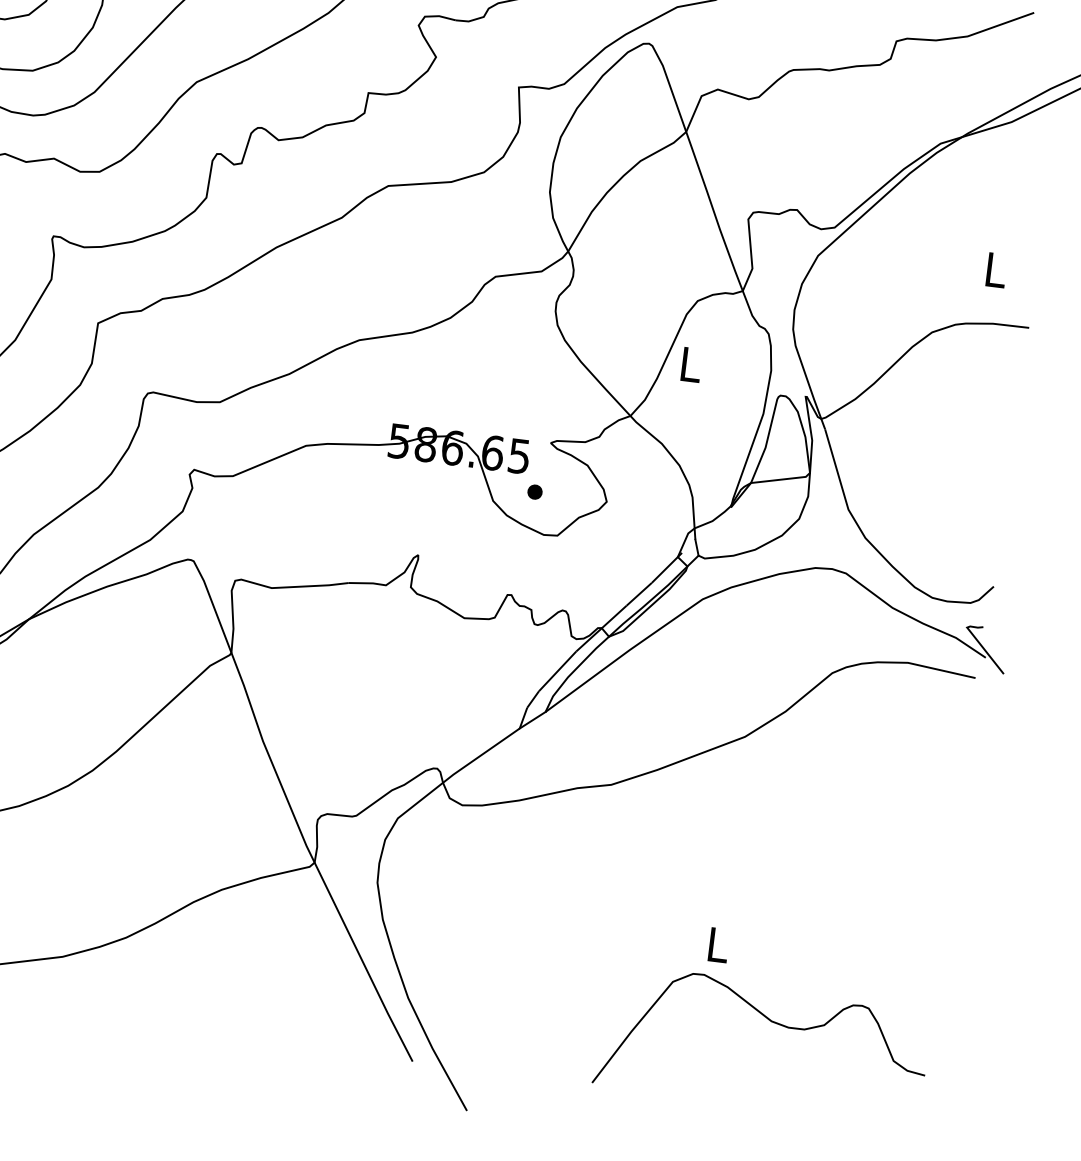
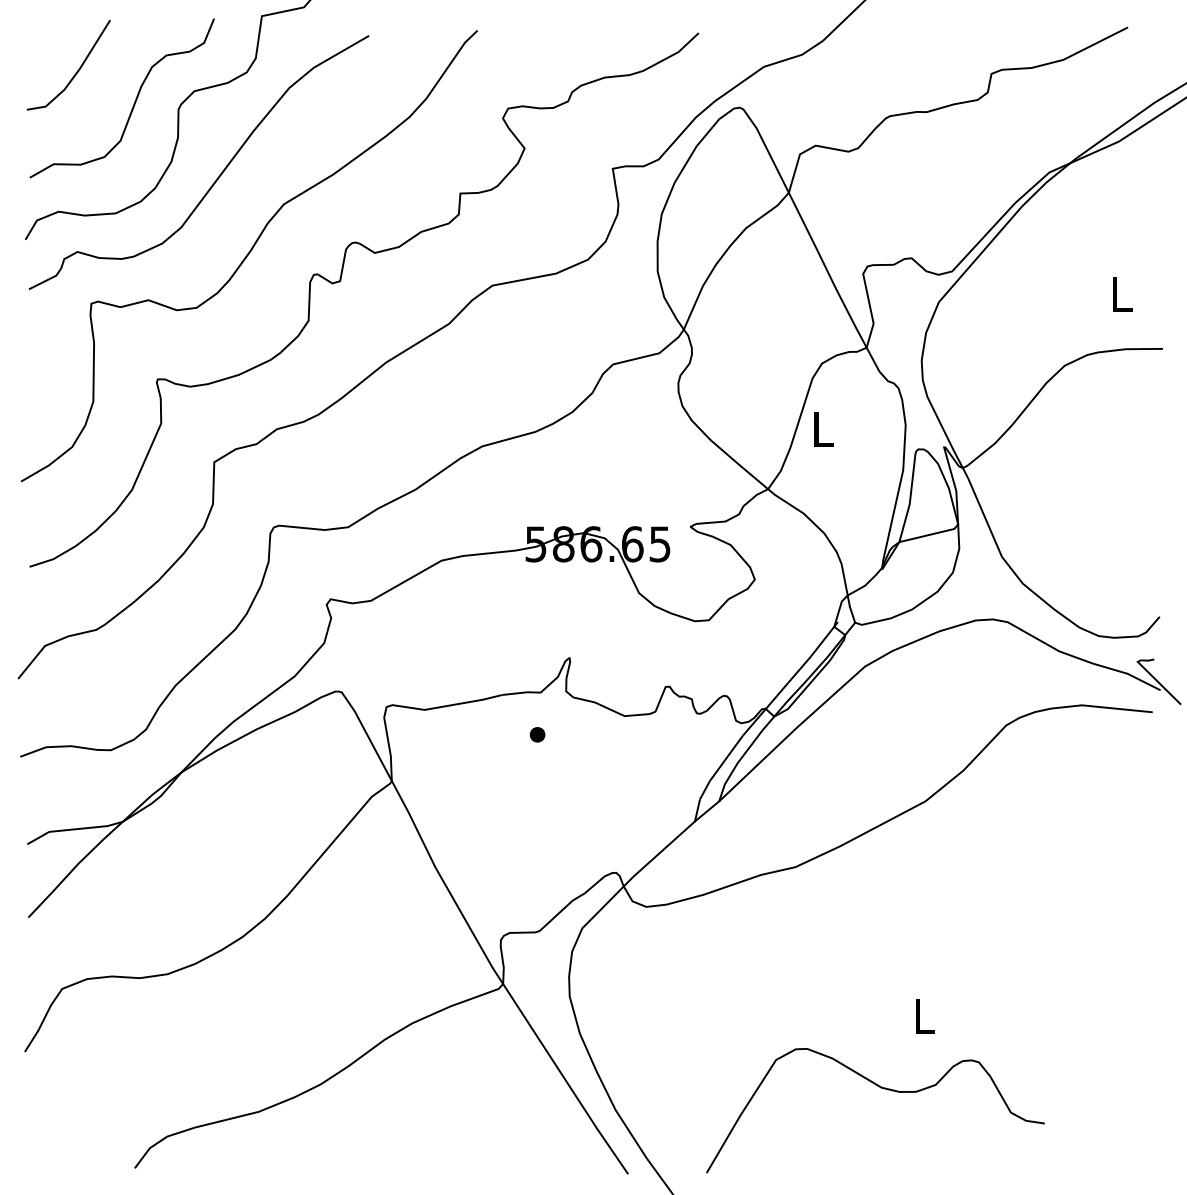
part: (534, 491) -> (537, 734), moved
curve: (773, 1023) -> (883, 1089), moved

